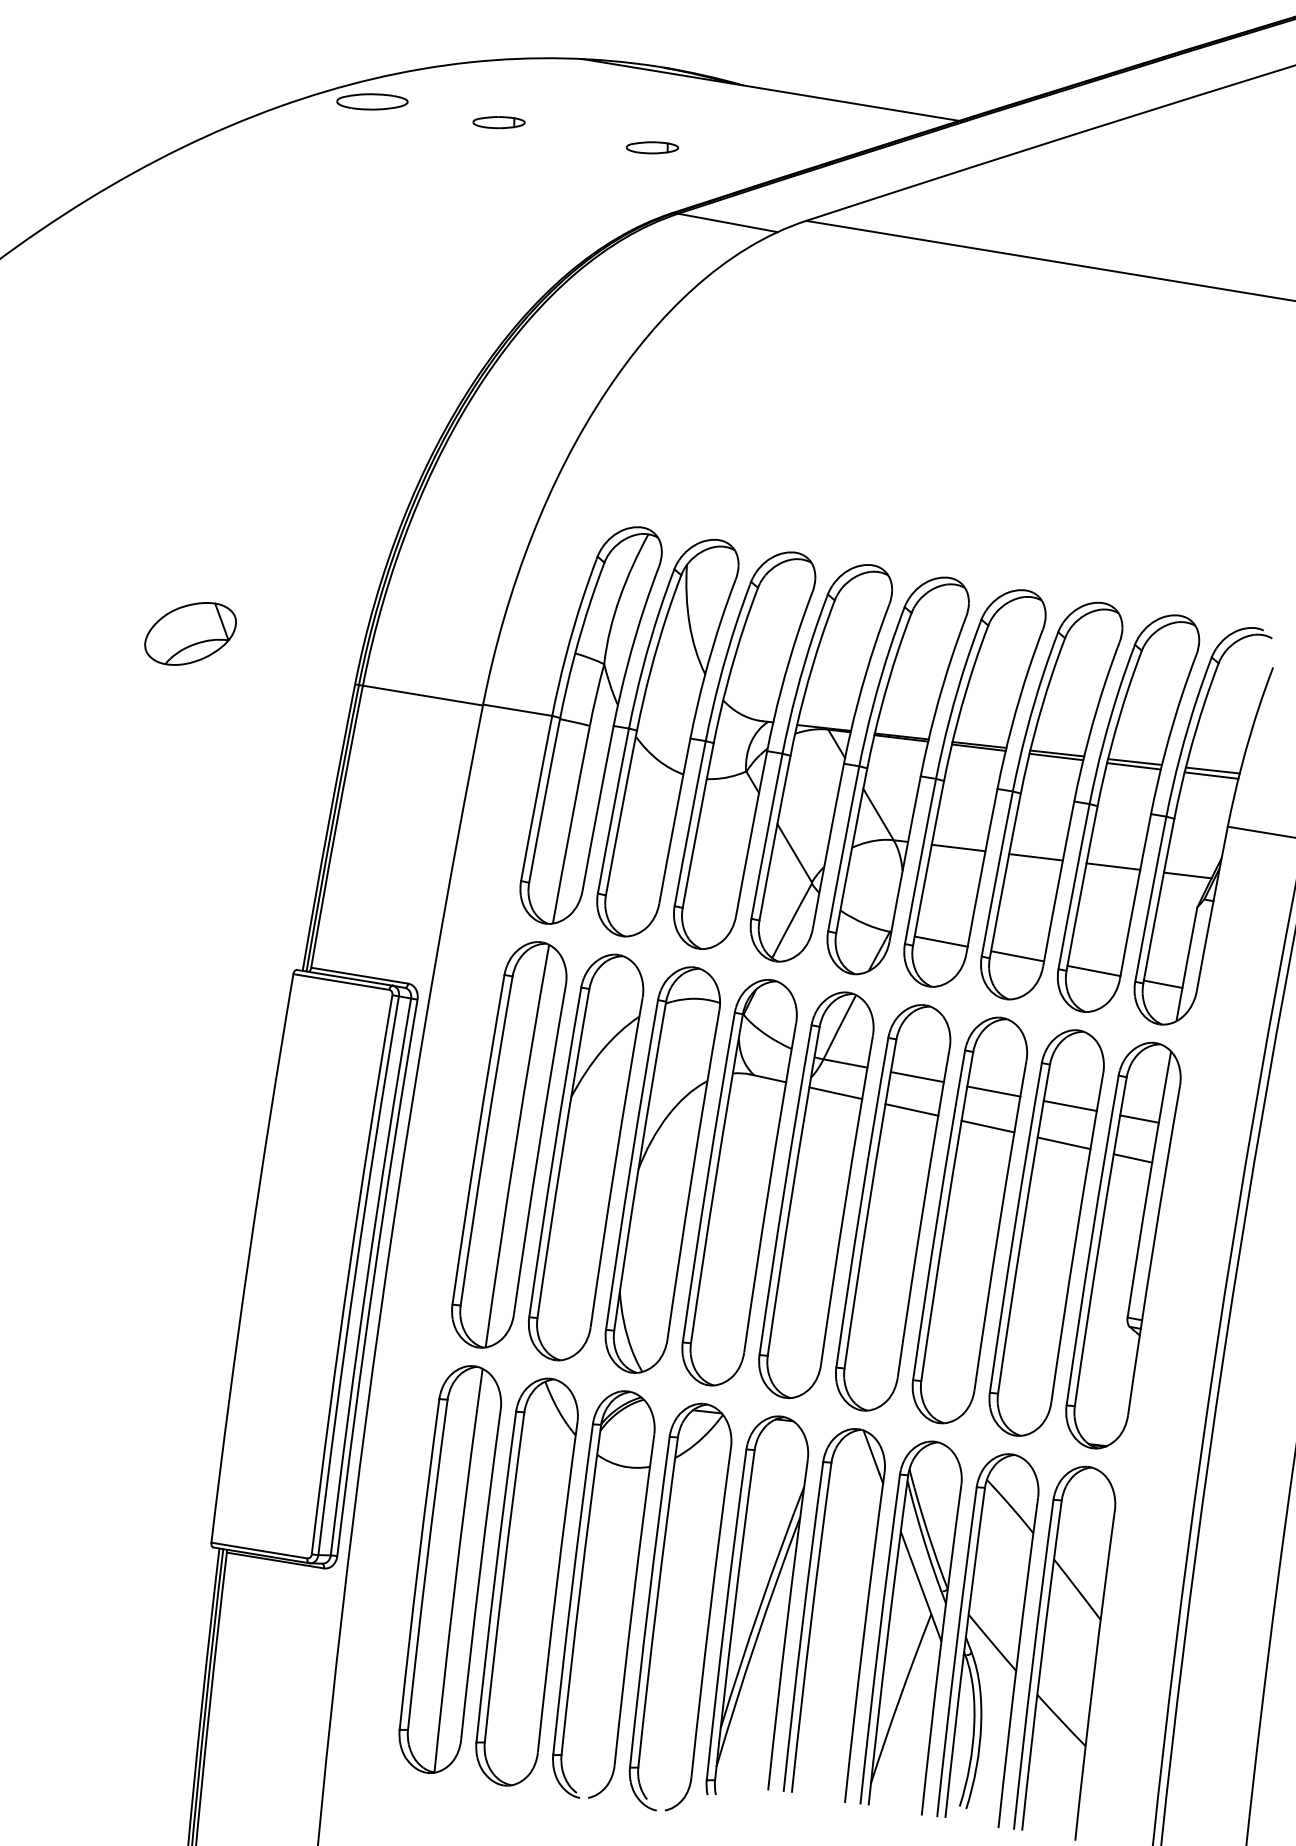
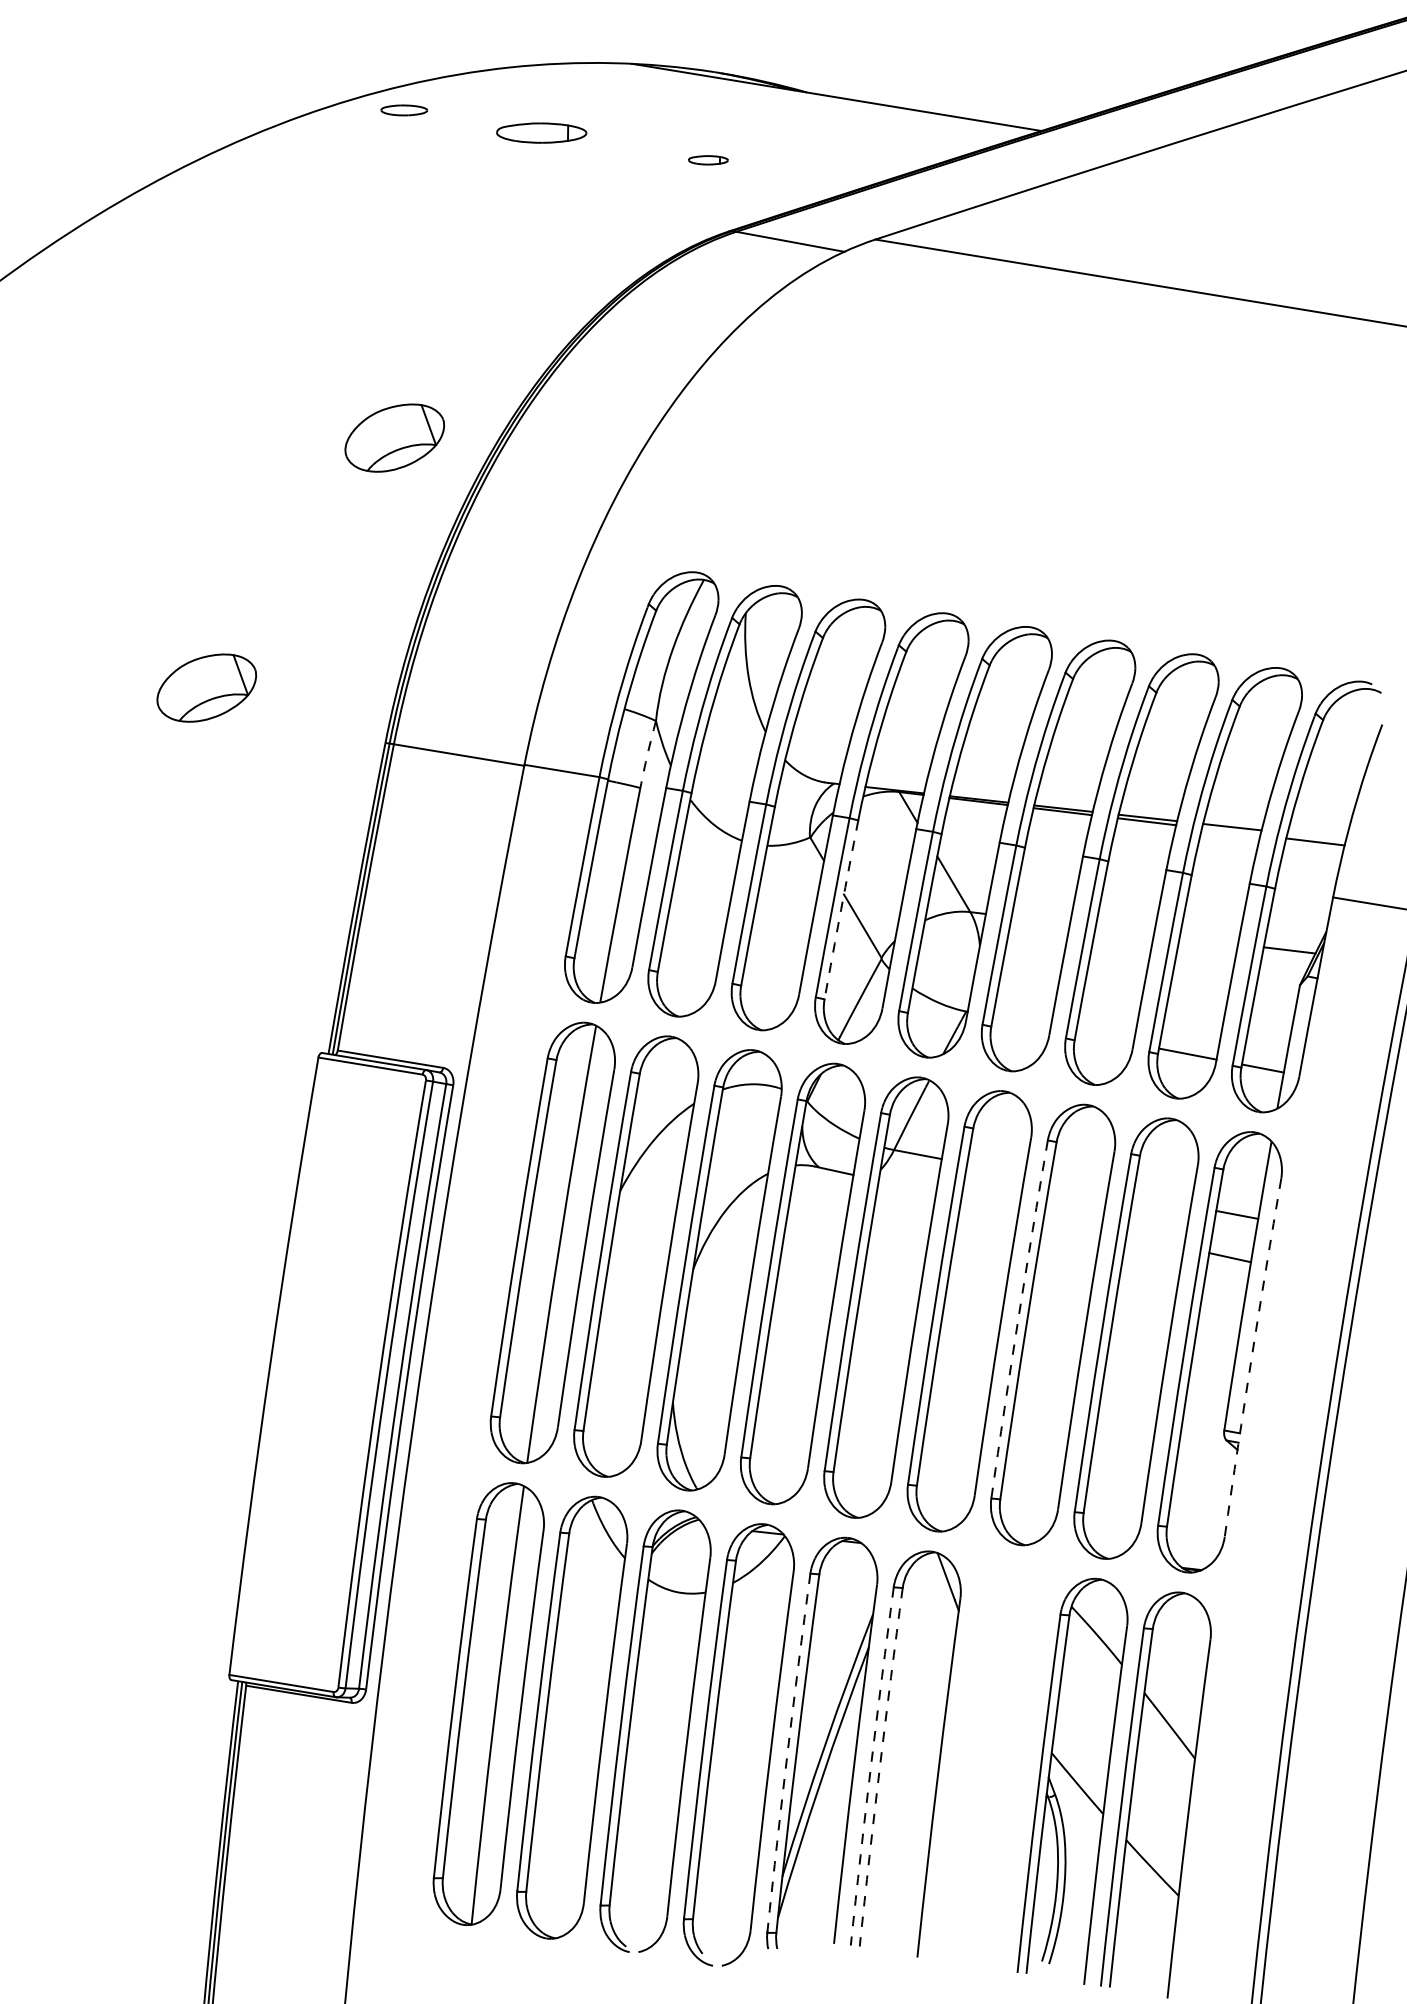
part: (372, 102) -> (404, 110), size x0.6
part: (498, 122) -> (541, 132), size x1.6
part: (652, 148) -> (708, 160), size x0.7
part: (363, 403) -> (394, 437), added
arc: (596, 695) -> (647, 754), solid -> dashed
line: (1134, 765) -> (1231, 831), removed
line: (1212, 770) -> (1316, 836), removed
arc: (775, 837) -> (841, 909), solid -> dashed
line: (958, 847) -> (1040, 920), removed
line: (1035, 857) -> (1124, 930), removed
line: (1113, 866) -> (1208, 940), removed
line: (940, 940) -> (1021, 1021), removed
line: (1017, 955) -> (1104, 1037), removed
line: (916, 1076) -> (995, 1168), removed
line: (993, 1091) -> (1078, 1184), removed
line: (835, 1092) -> (907, 1186), removed
line: (1069, 1105) -> (1161, 1200), removed
line: (911, 1109) -> (989, 1204), removed
line: (987, 1126) -> (1072, 1222), removed
line: (1063, 1142) -> (1154, 1240), removed
arc: (938, 1215) -> (1018, 1319), solid -> dashed
arc: (1152, 1250) -> (1251, 1357), solid -> dashed
arc: (725, 1614) -> (787, 1752), solid -> dashed
arc: (802, 1627) -> (871, 1766), solid -> dashed
arc: (810, 1627) -> (879, 1767), solid -> dashed
part: (911, 1627) -> (989, 1767), removed

